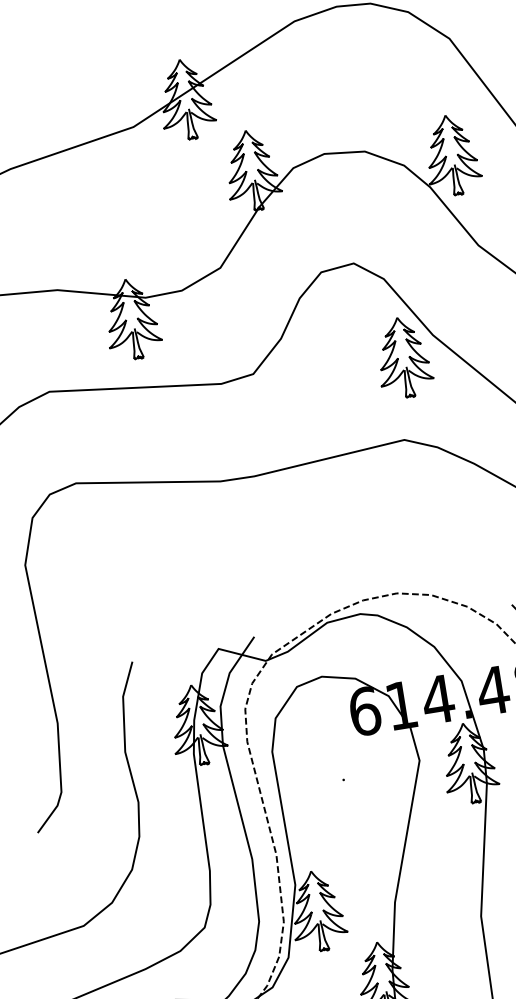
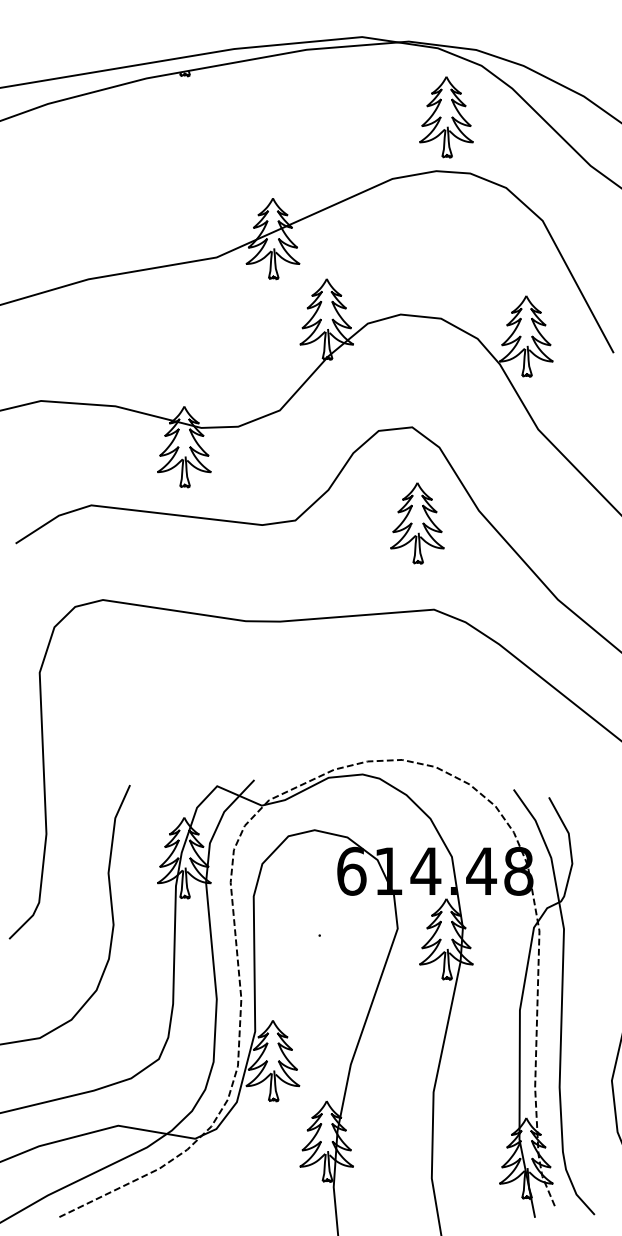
part: (403, 357) -> (417, 523), moved

